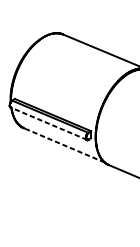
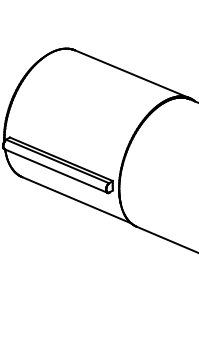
line: (49, 124) -> (56, 171), dashed -> solid
line: (64, 145) -> (76, 200), dashed -> solid

